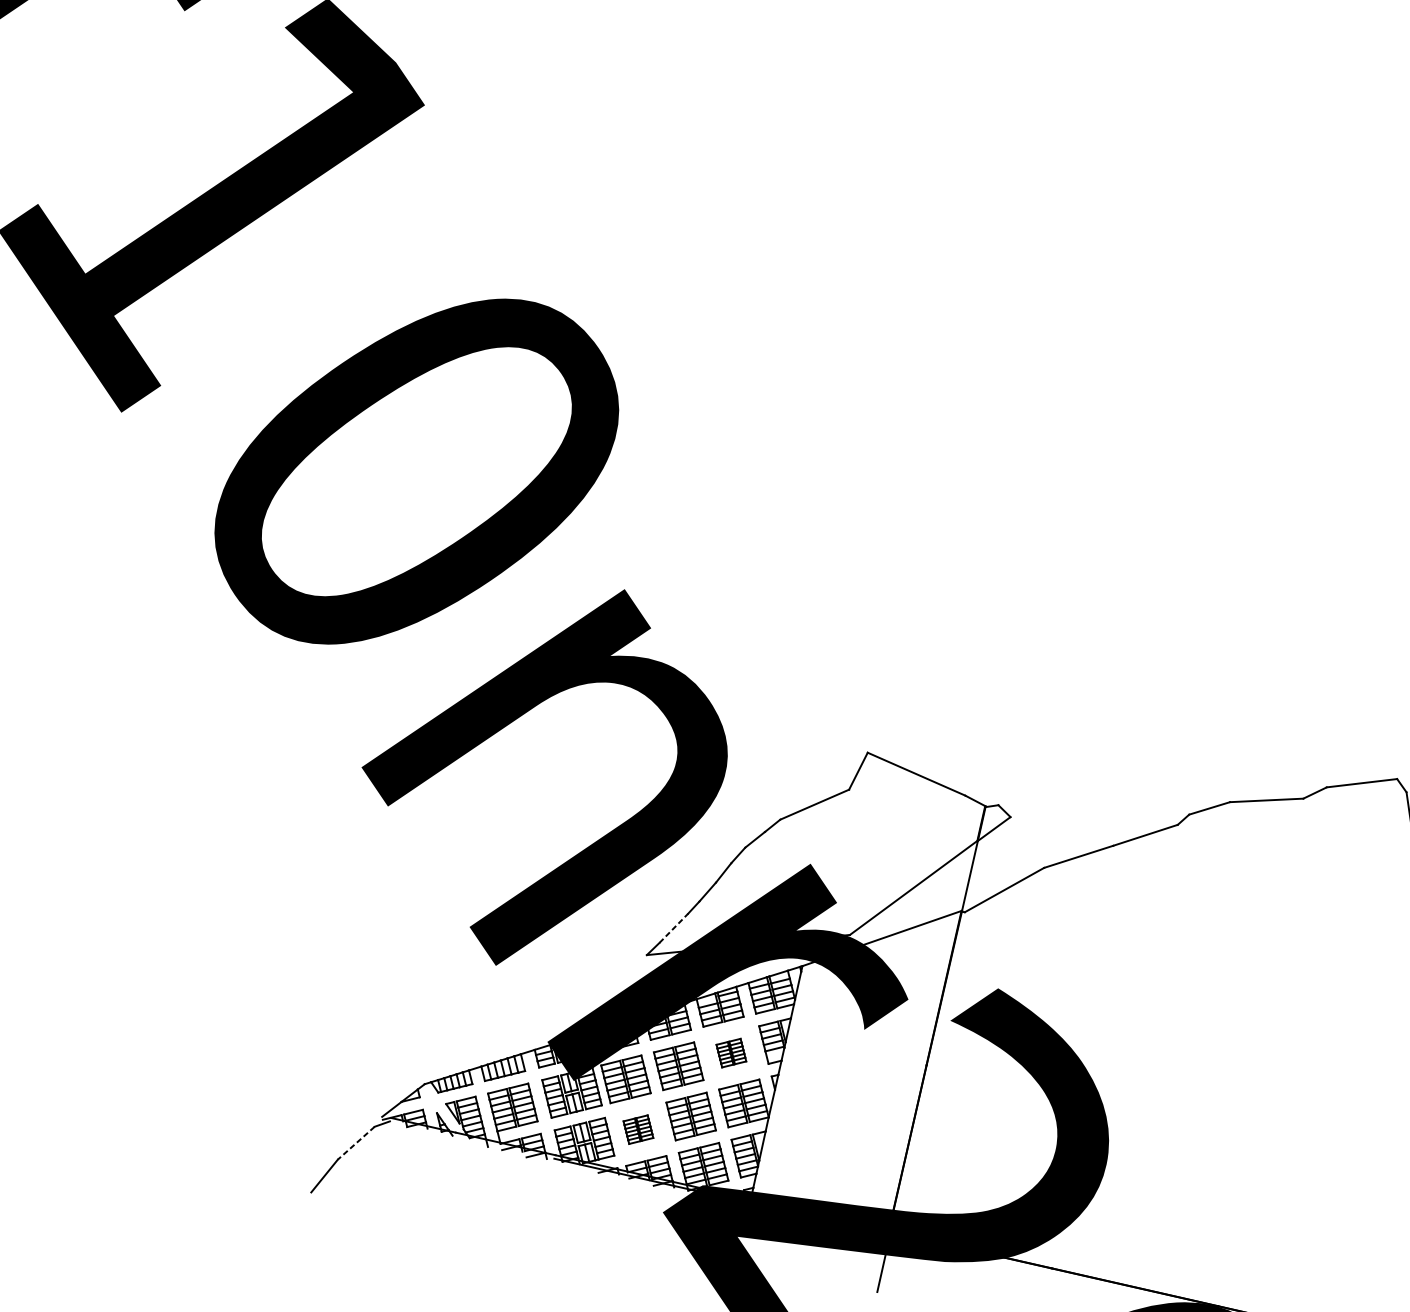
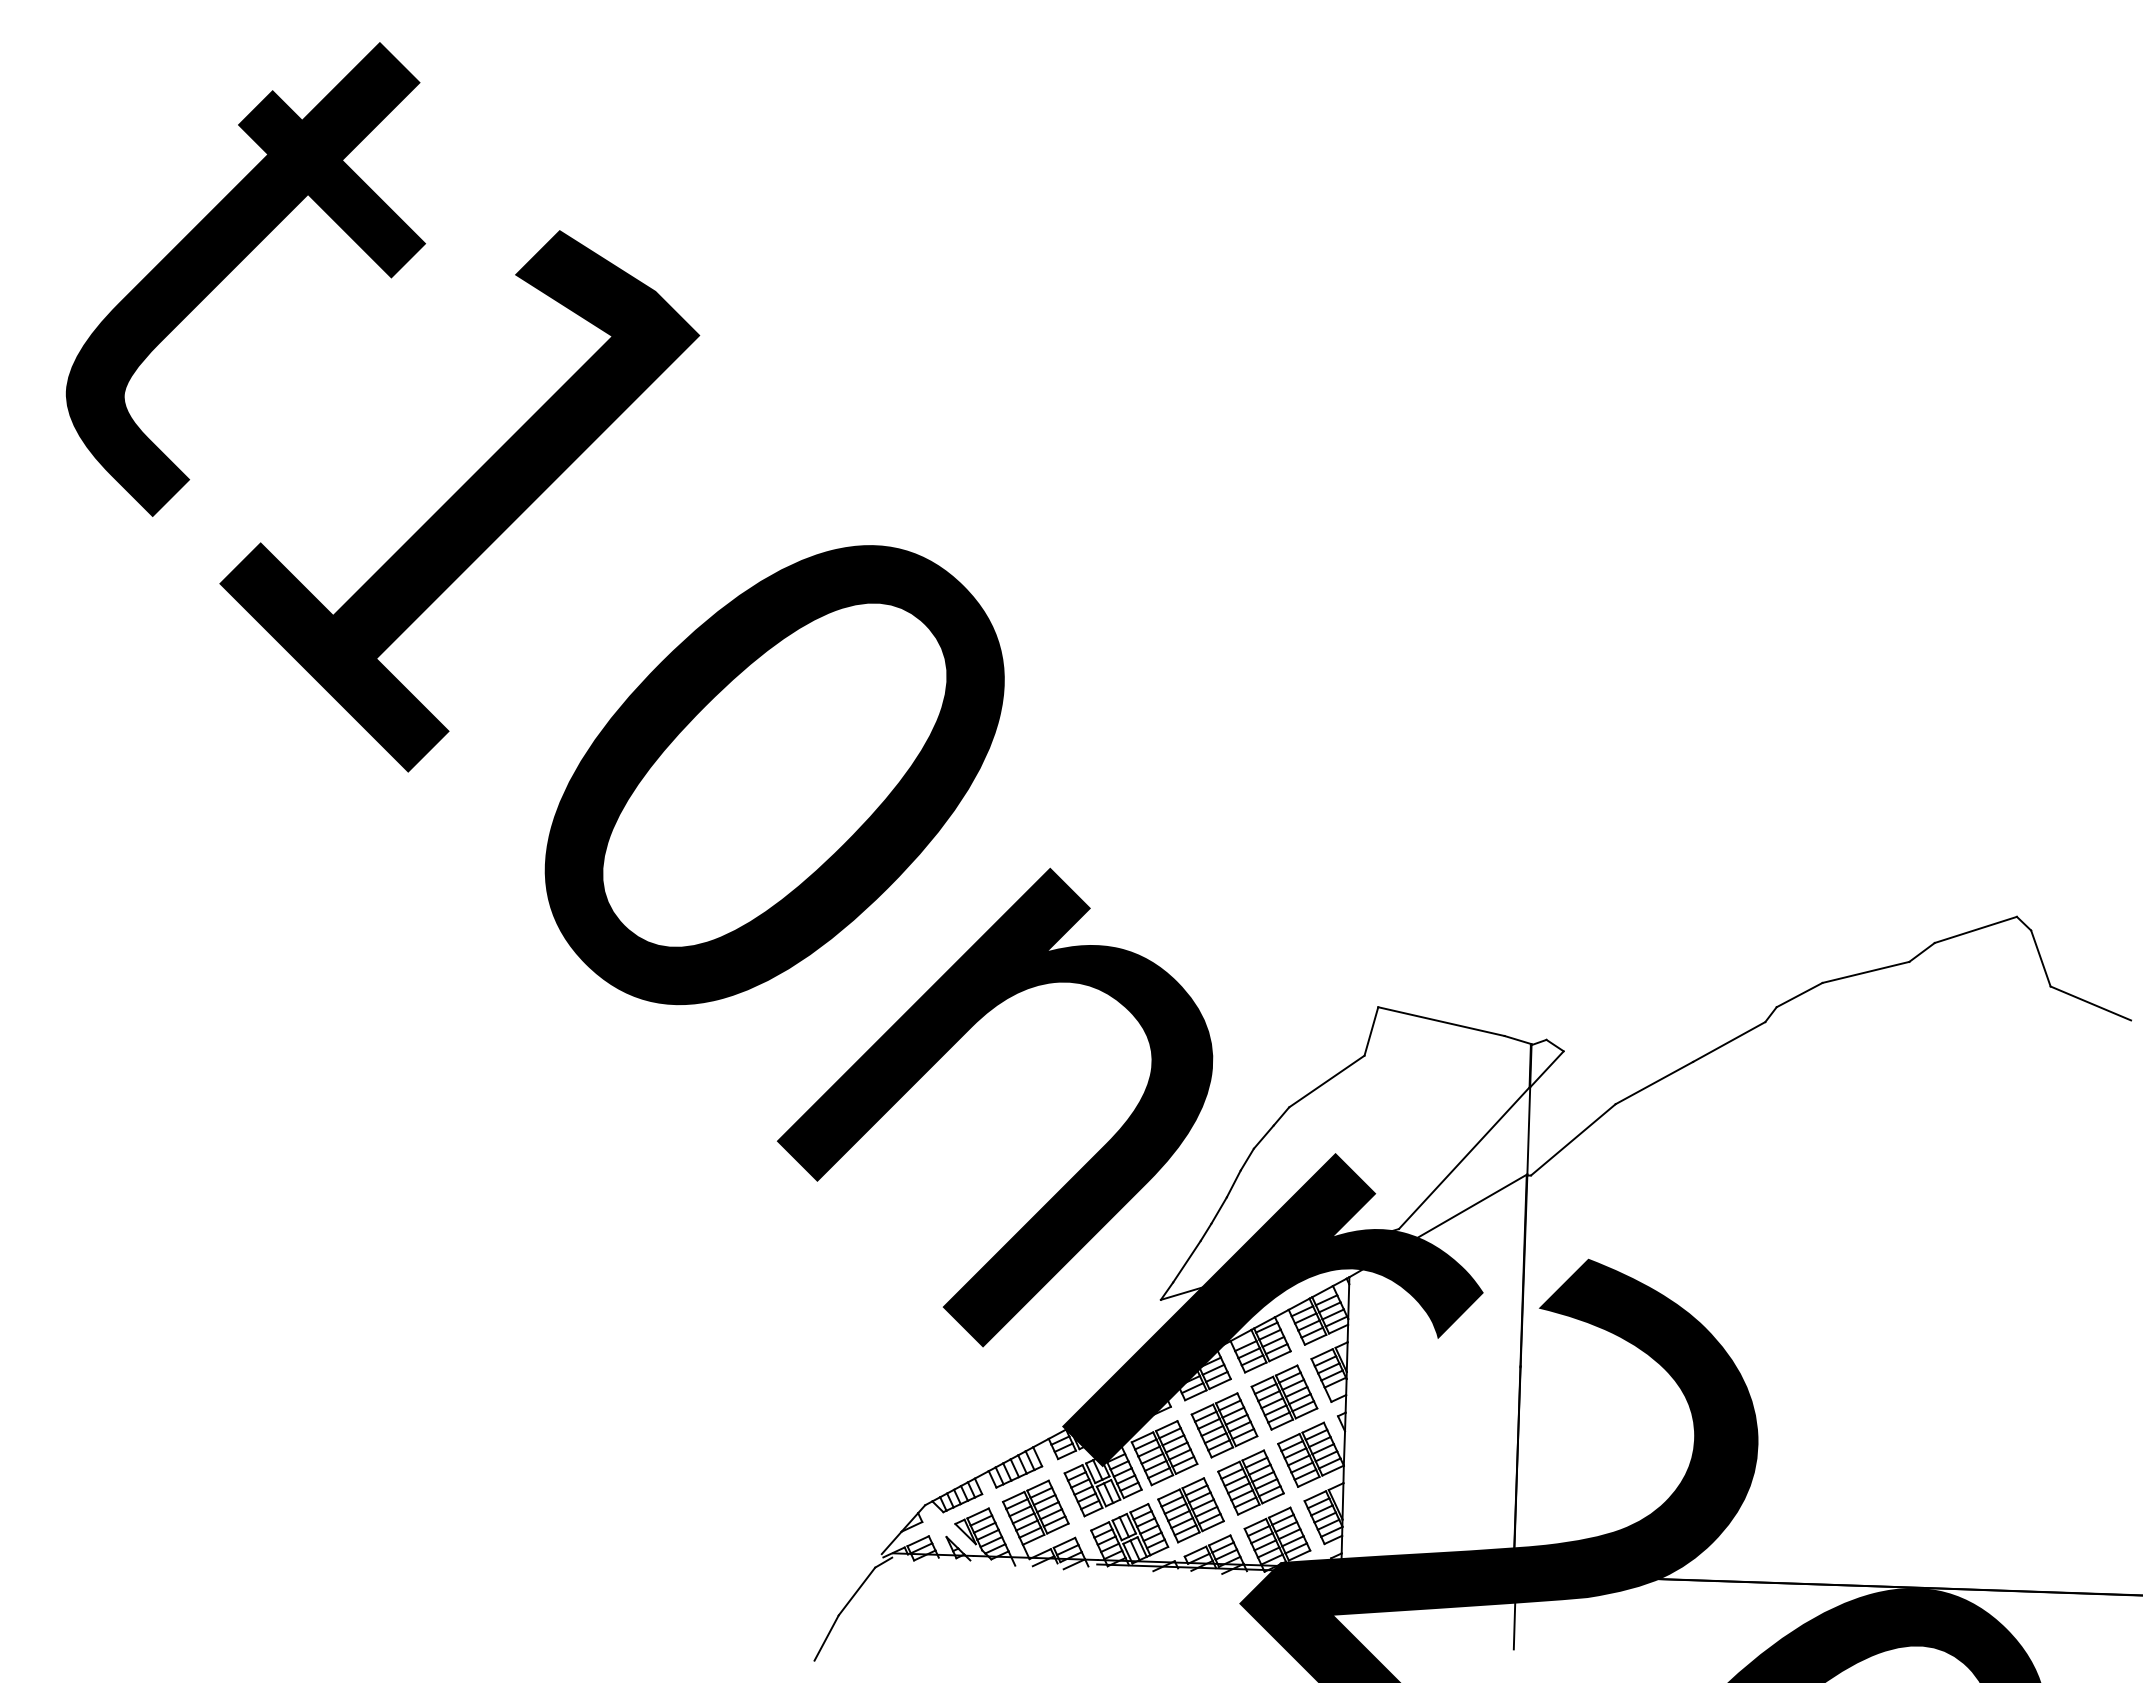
line: (673, 928) -> (1186, 1261), dashed -> solid
part: (731, 1053) -> (1284, 1397), size x1.67
part: (638, 1129) -> (1190, 1510), size x1.67
line: (355, 1143) -> (856, 1591), dashed -> solid

